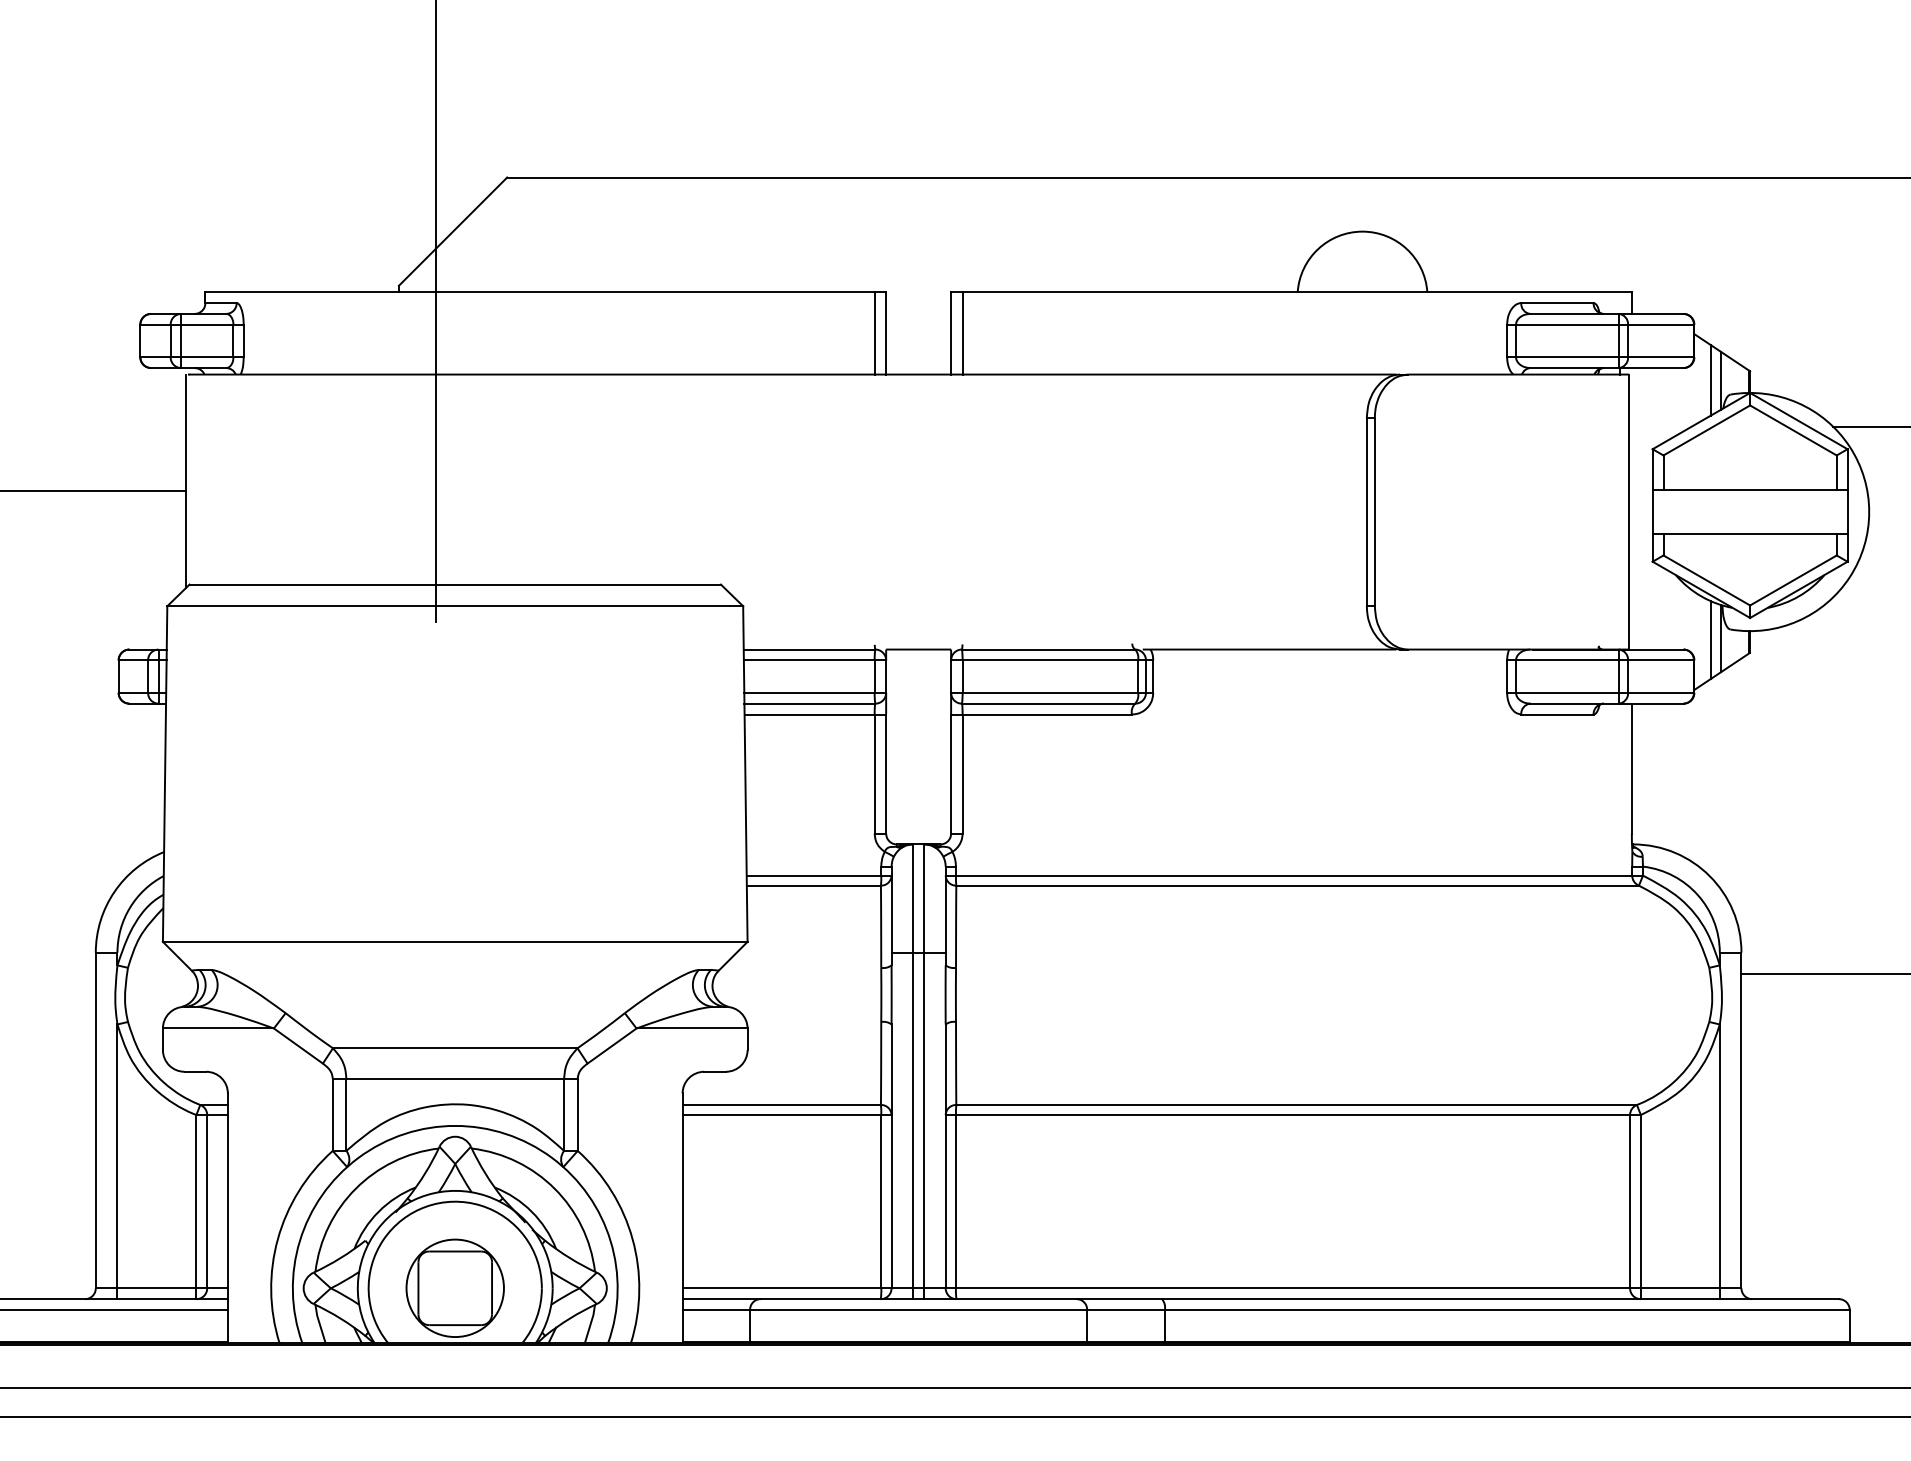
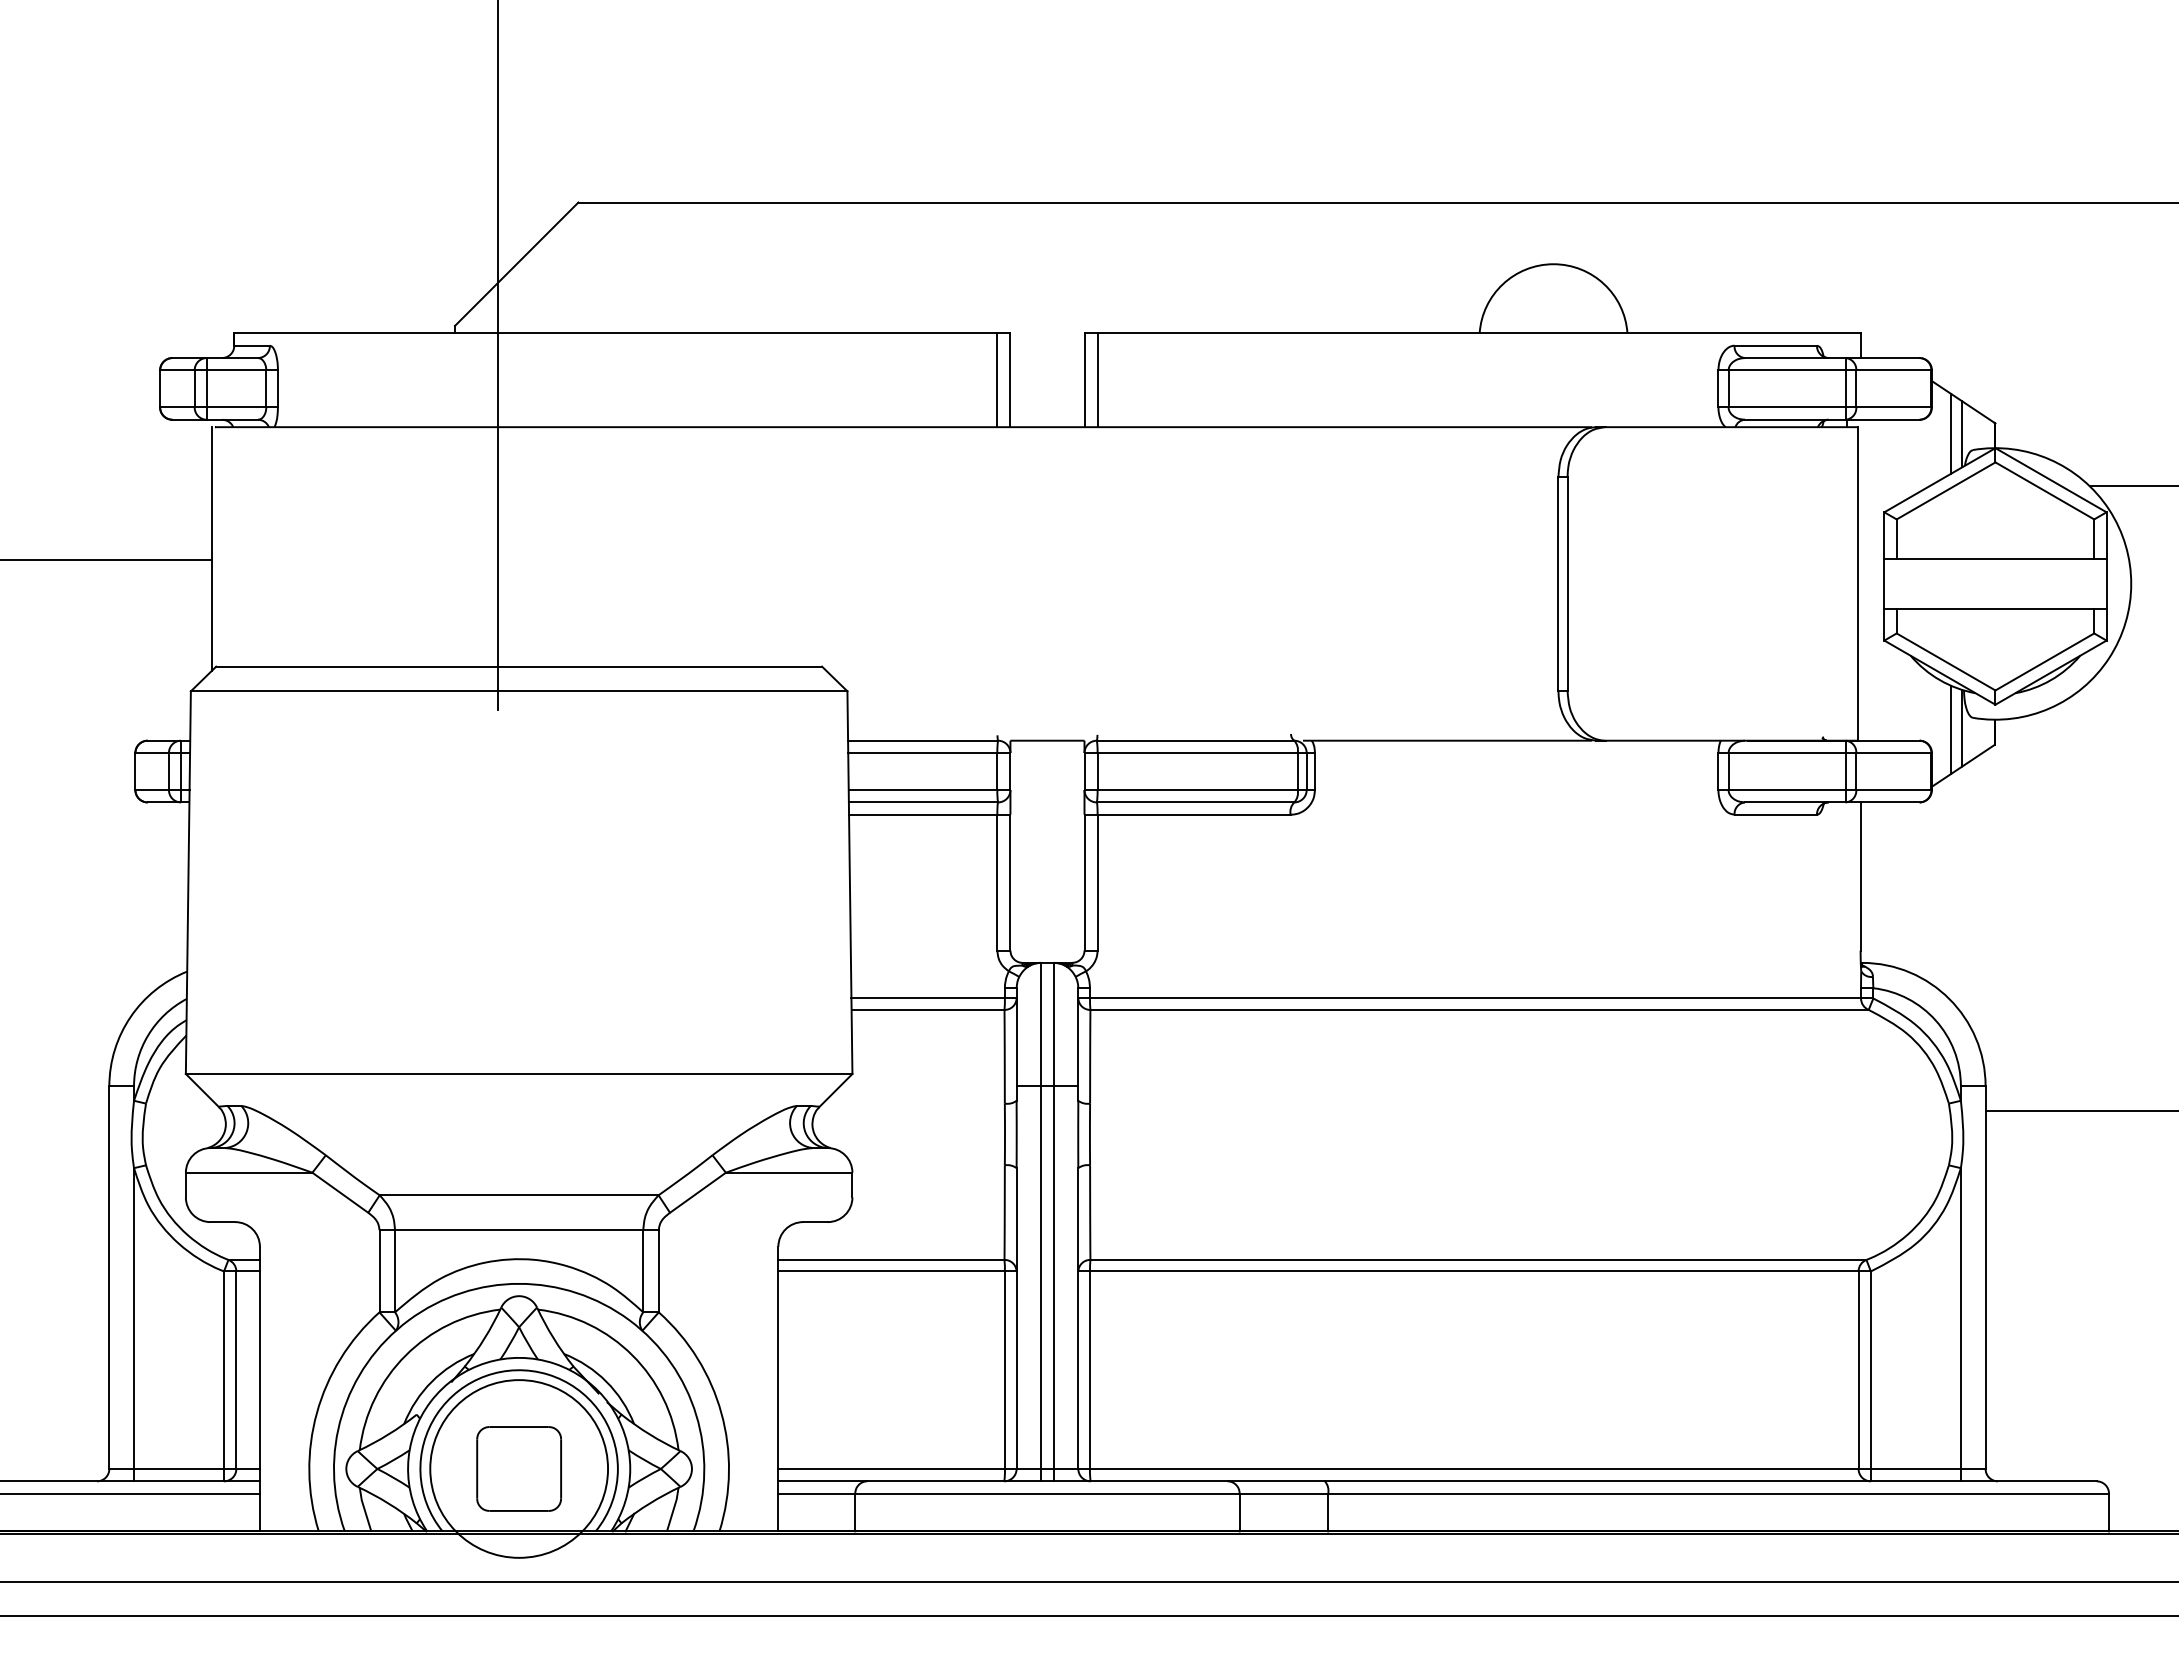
circle: (454, 1287) -> (518, 1468), size x1.6

